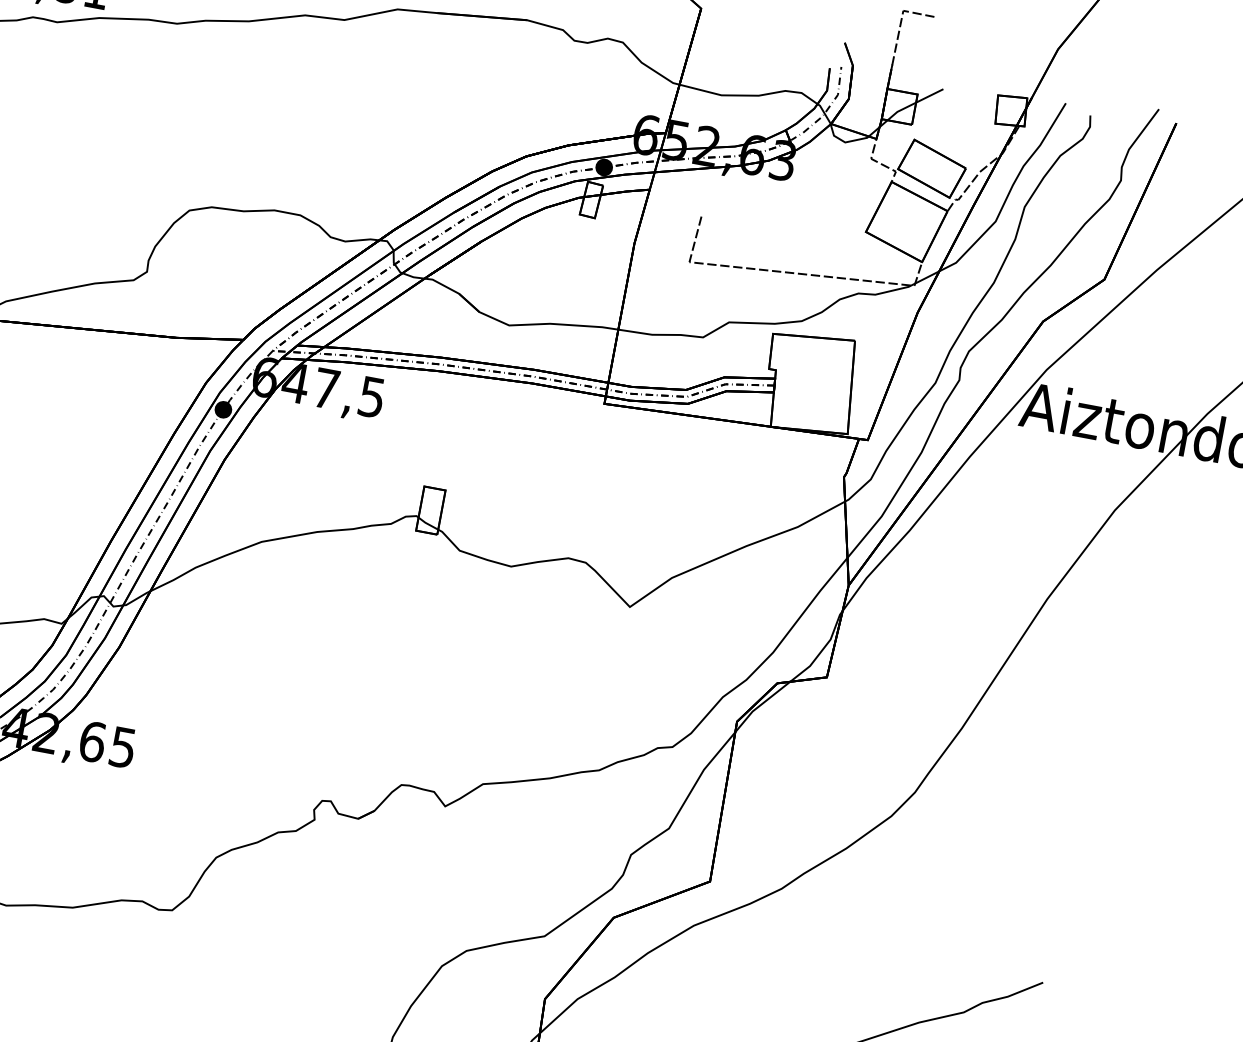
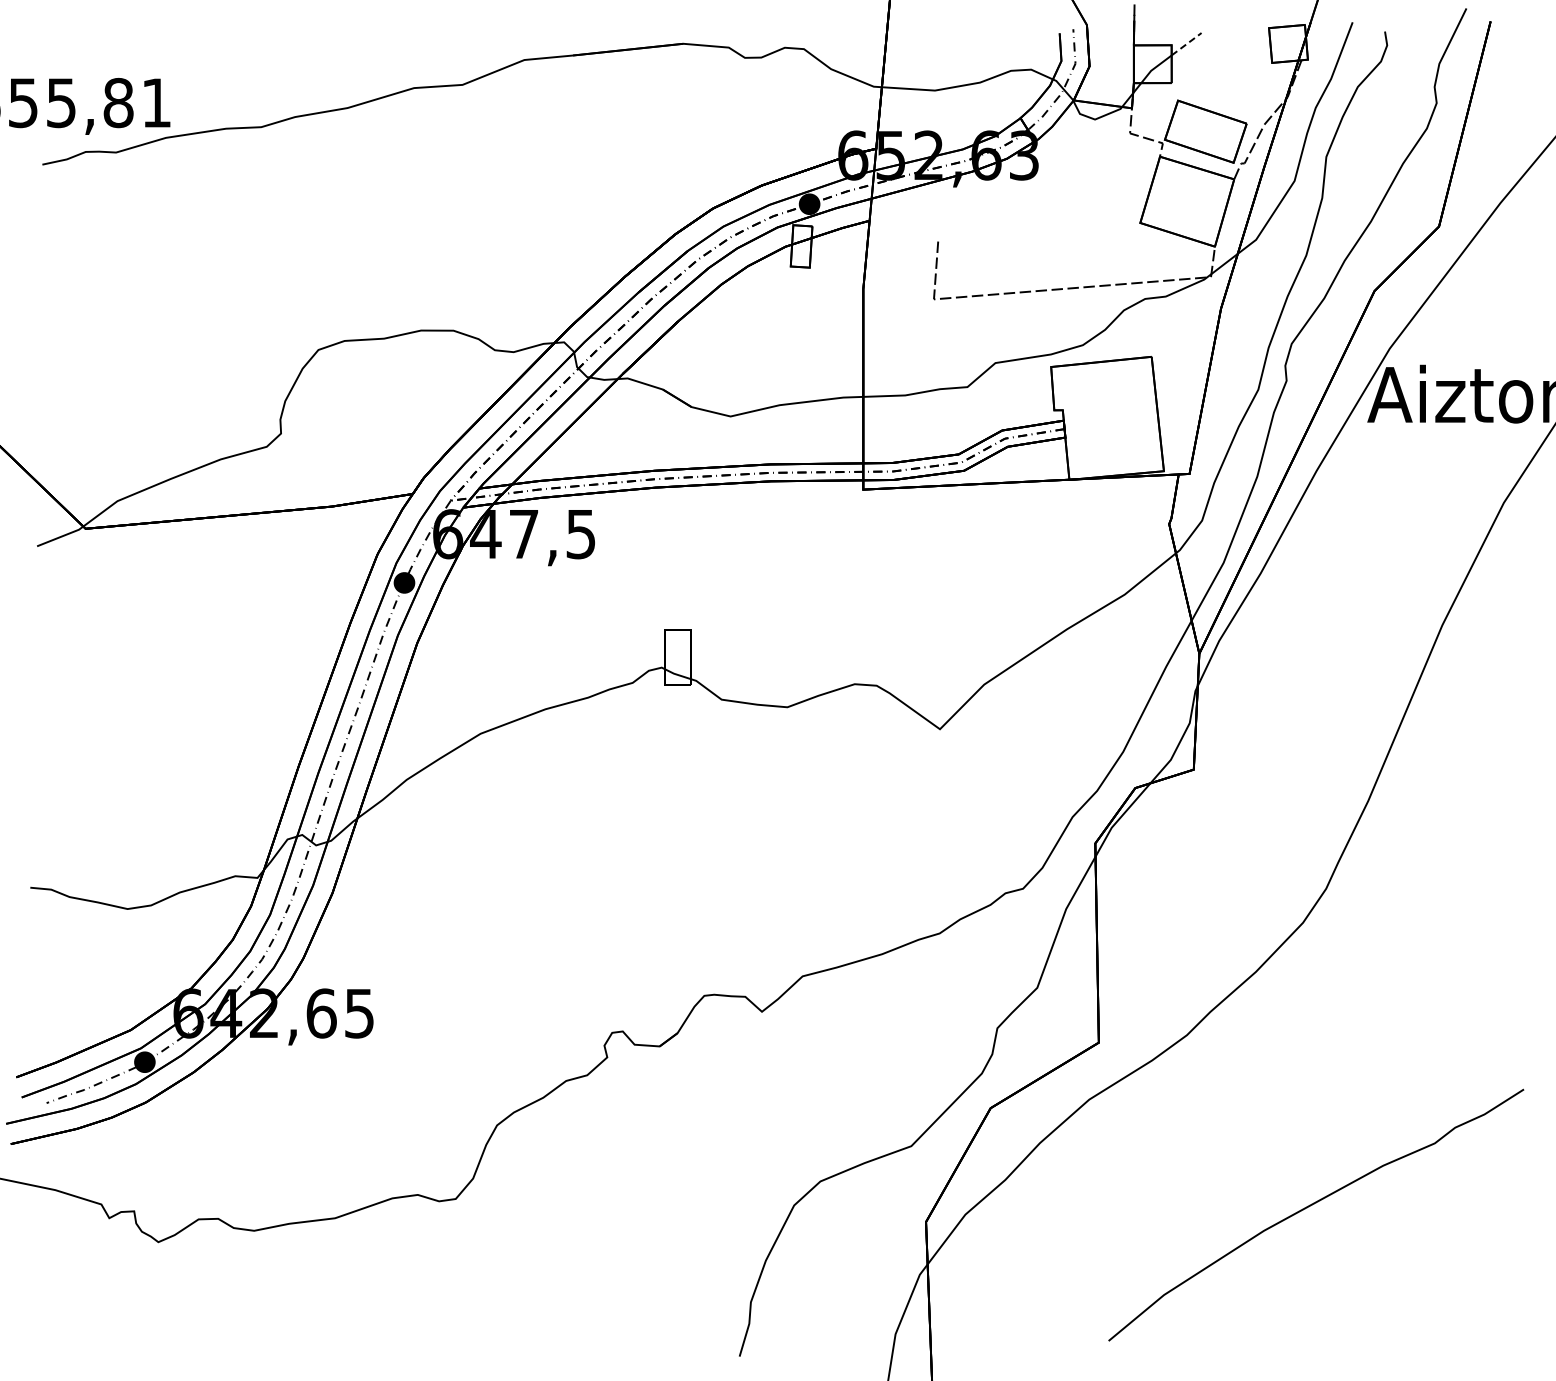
line: (929, 96) -> (1186, 44), solid -> dashed

